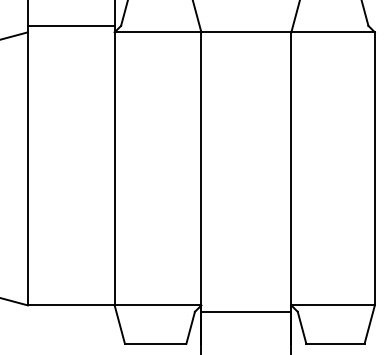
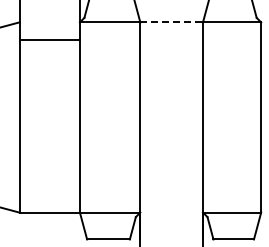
line: (70, 25) -> (49, 39), moved
line: (247, 32) -> (172, 22), solid -> dashed
line: (246, 312) -> (171, 217), removed

